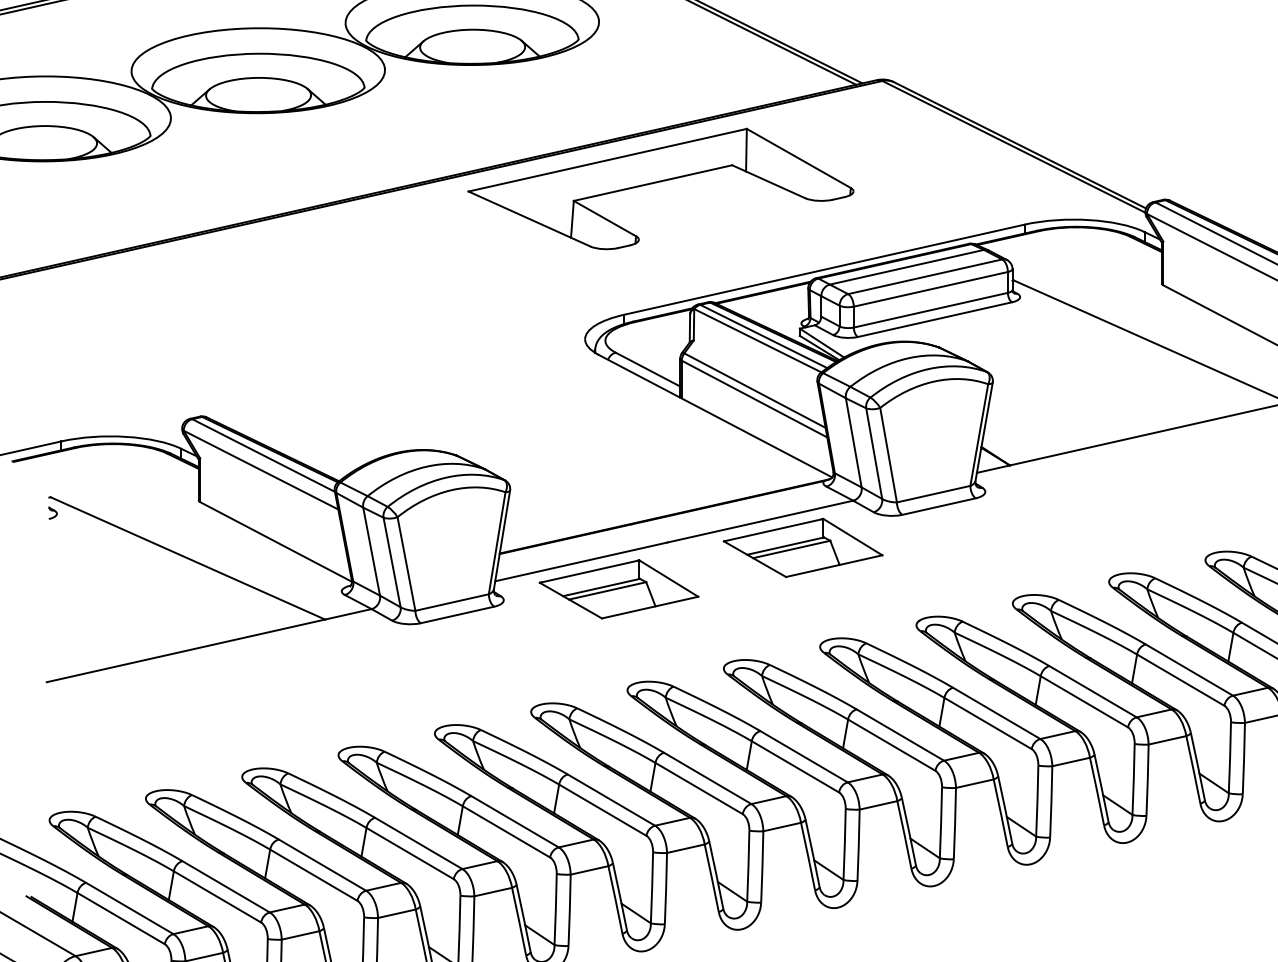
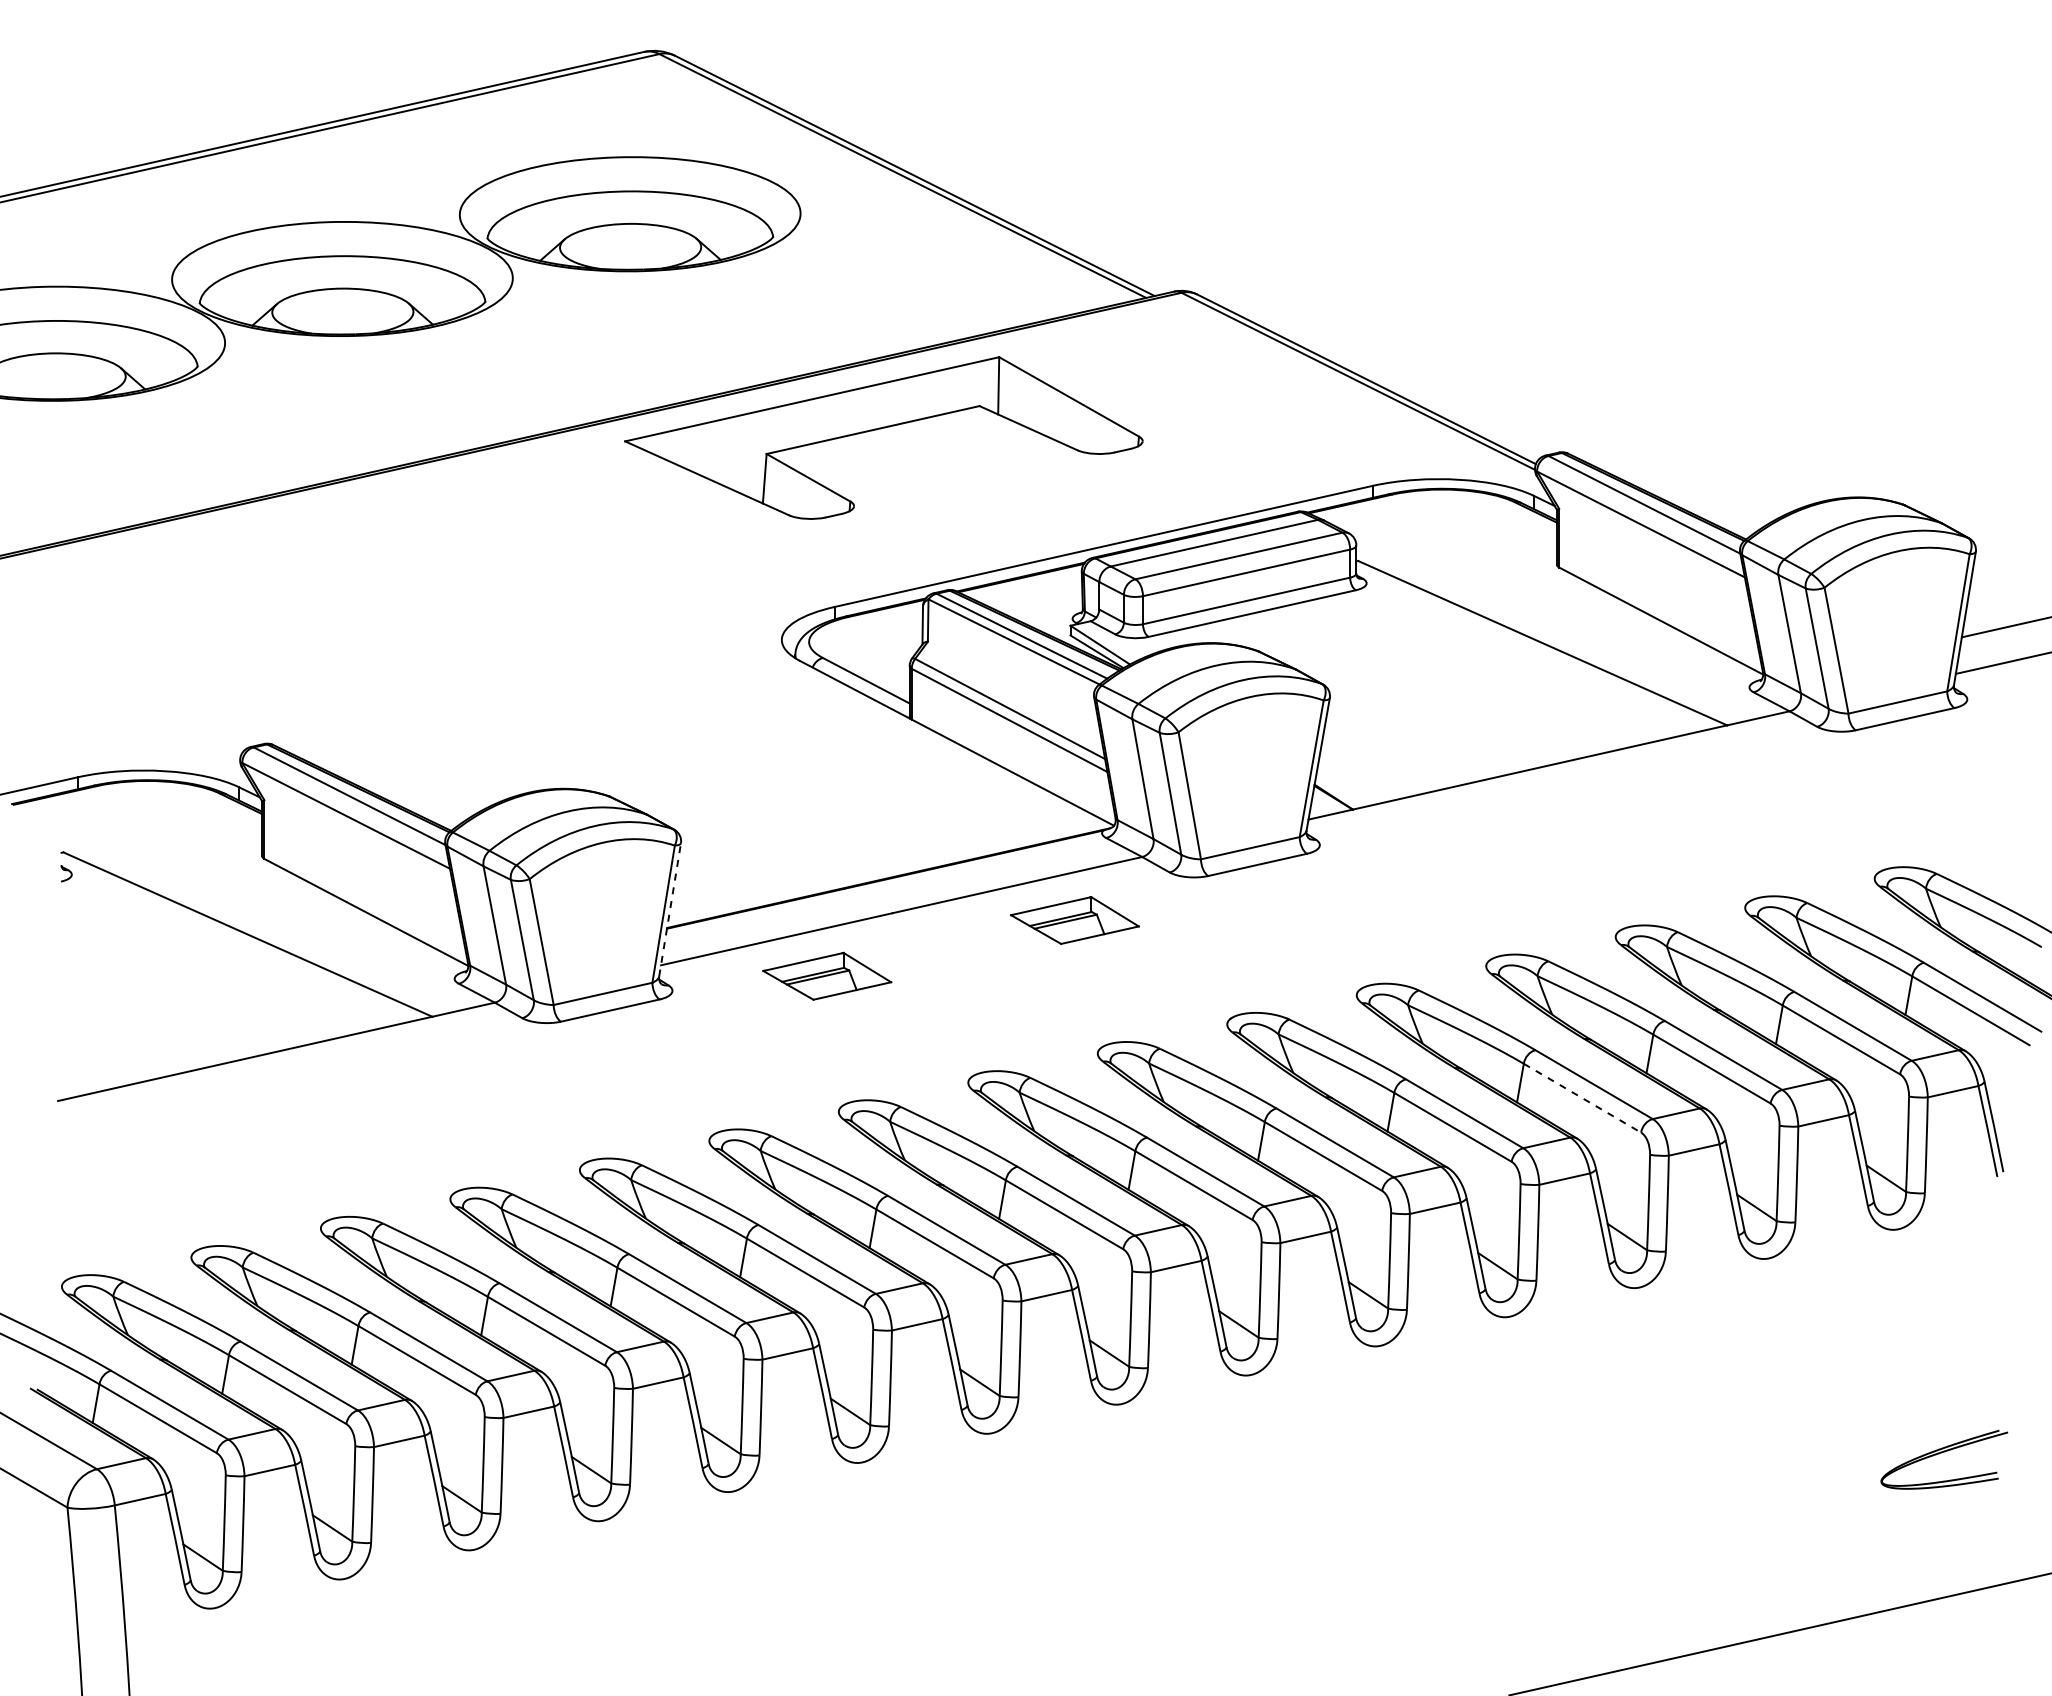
line: (502, 539) -> (670, 909), solid -> dashed
part: (802, 547) -> (1074, 920), size x0.6
part: (618, 589) -> (826, 976), size x0.6
line: (1180, 680) -> (1582, 1098), solid -> dashed

